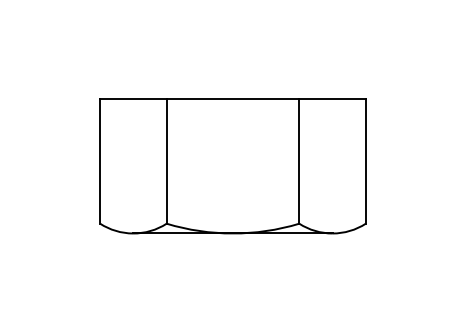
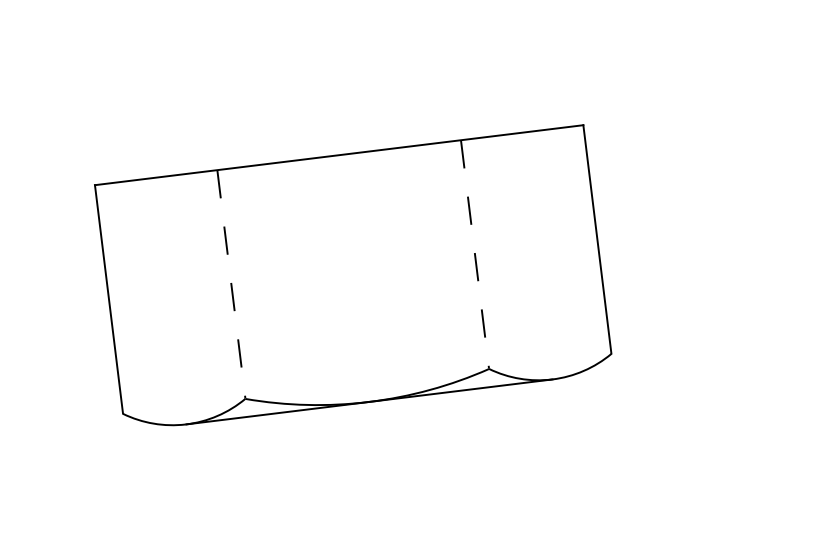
line: (166, 161) -> (231, 284), solid -> dashed
line: (299, 161) -> (475, 254), solid -> dashed

